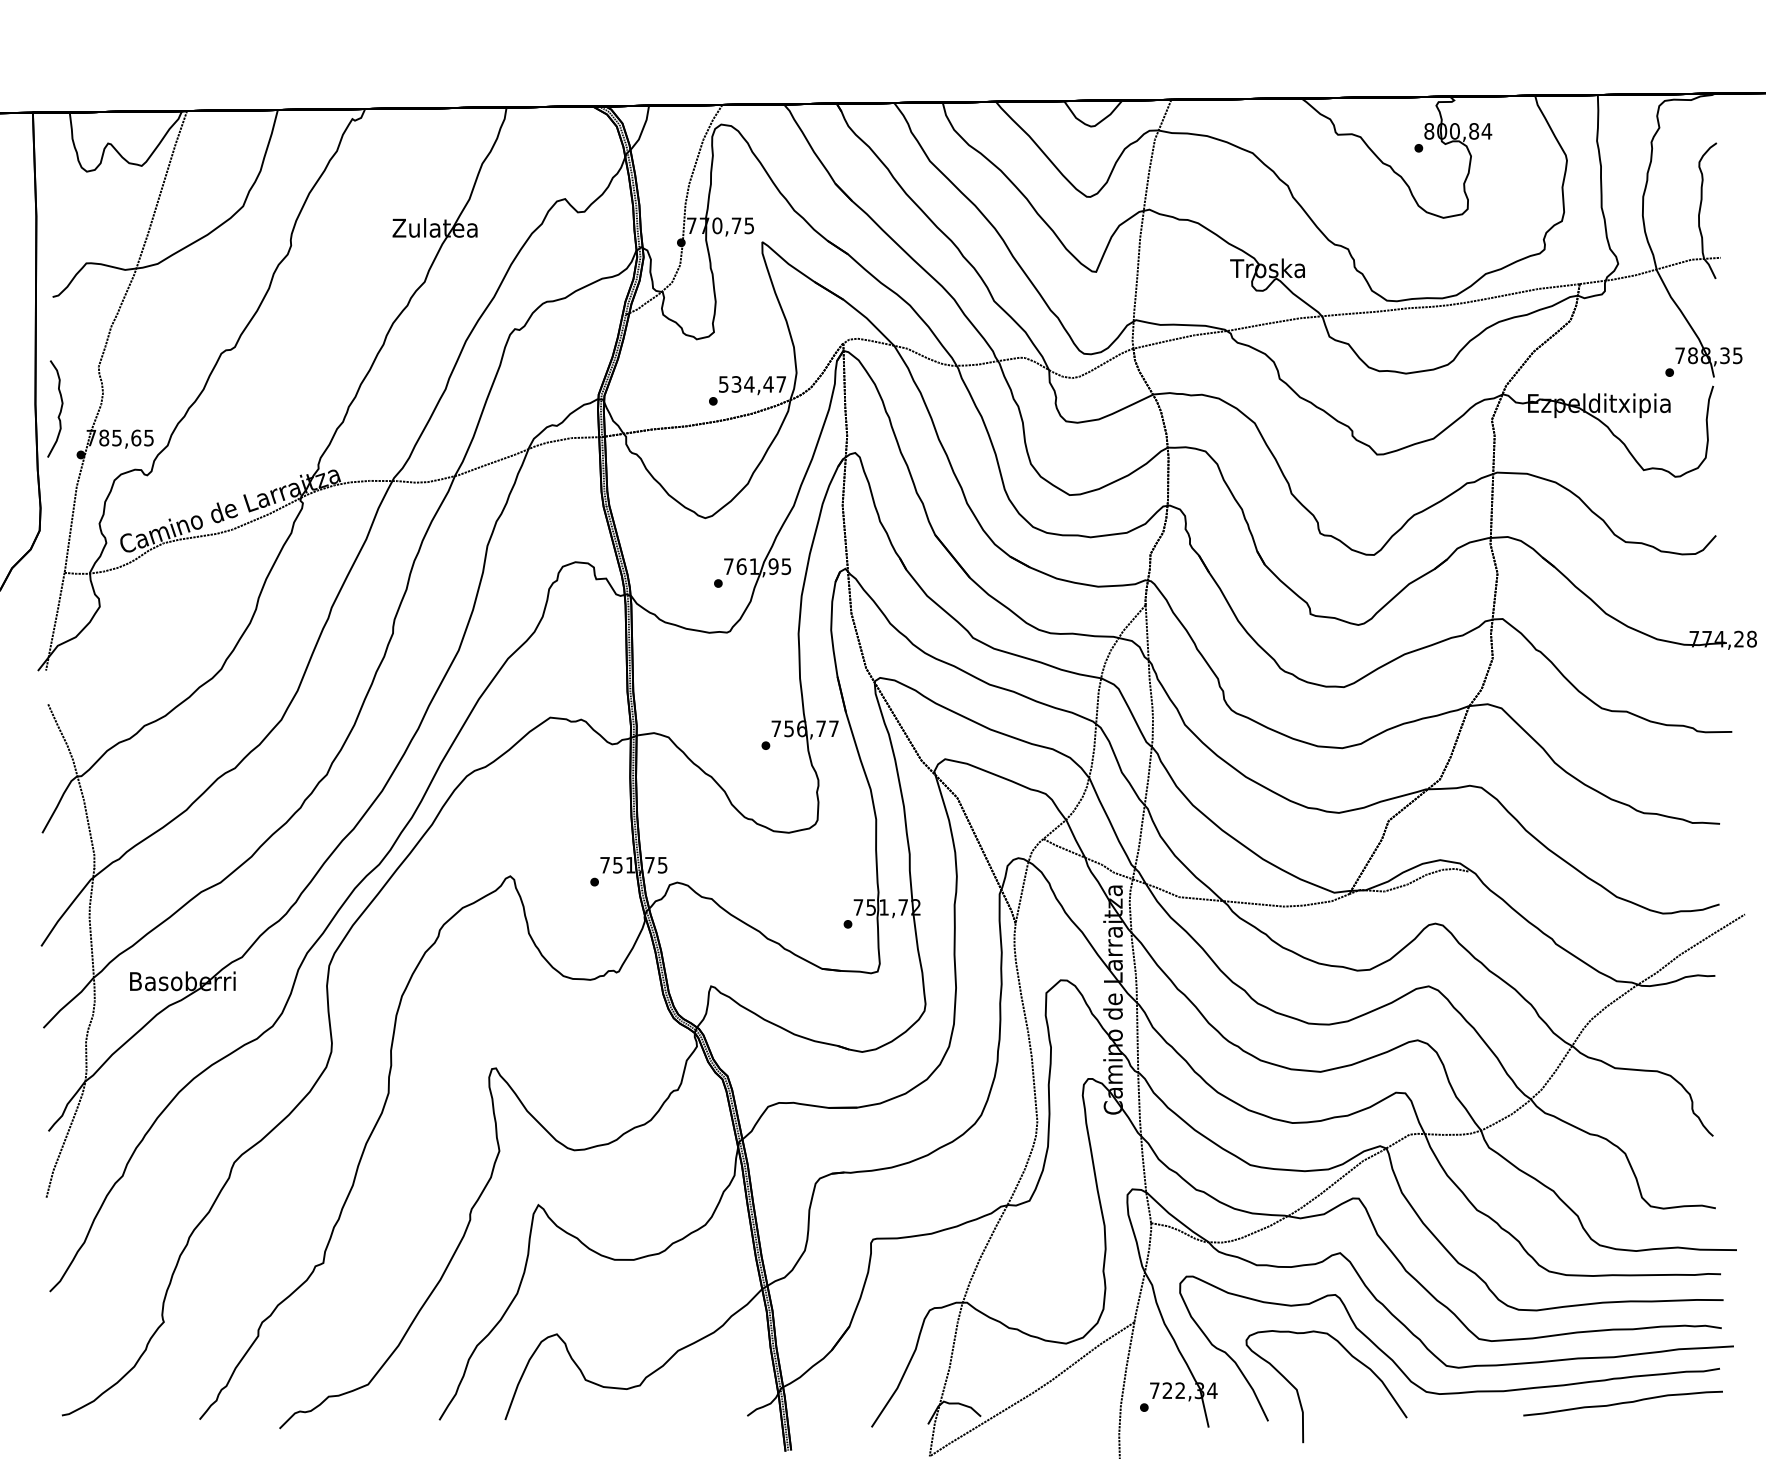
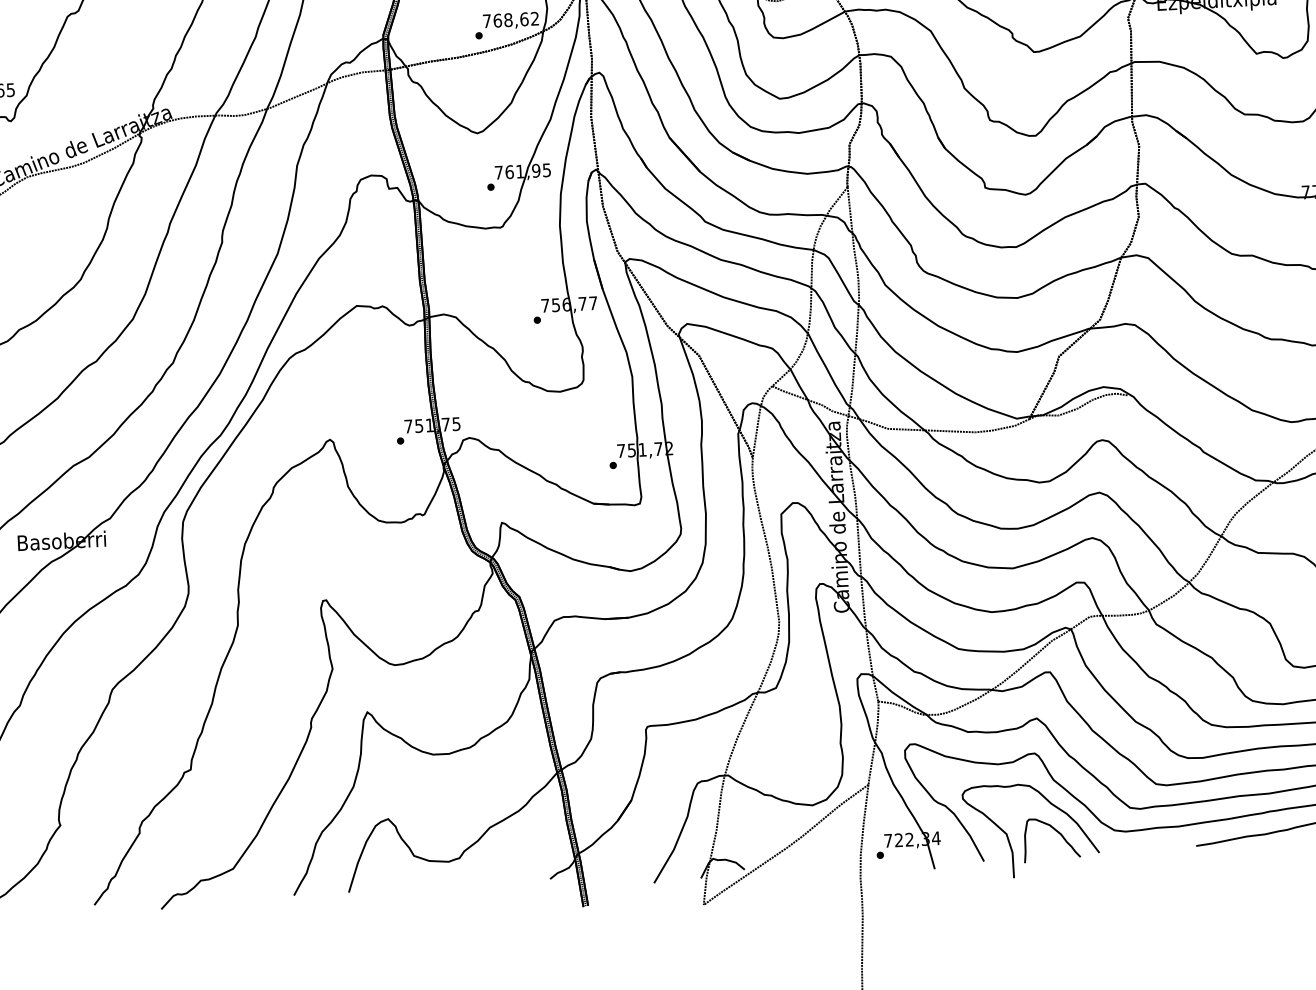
text: (752, 384) -> (510, 20), 534,47 -> 768,62
curve: (1357, 1390) -> (1057, 832), added

